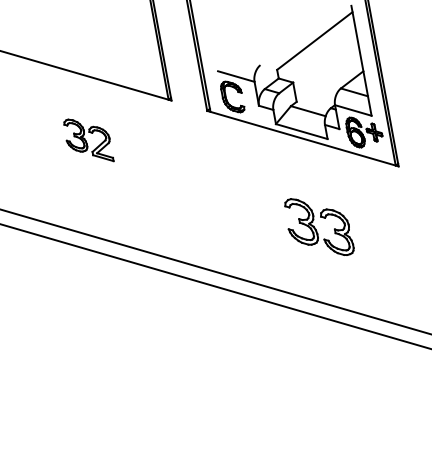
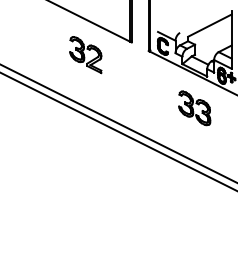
part: (87, 141) -> (85, 55), size x1.43
part: (318, 227) -> (194, 108), moved

